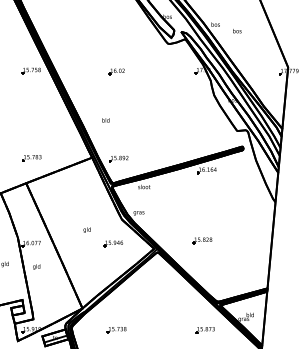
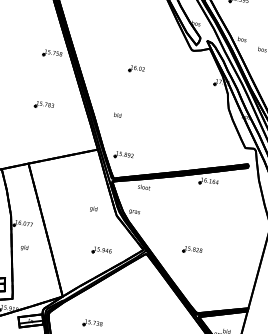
part: (31, 158) -> (43, 105), moved
text: (86, 229) -> (93, 208), moved
part: (113, 243) -> (102, 250), moved

